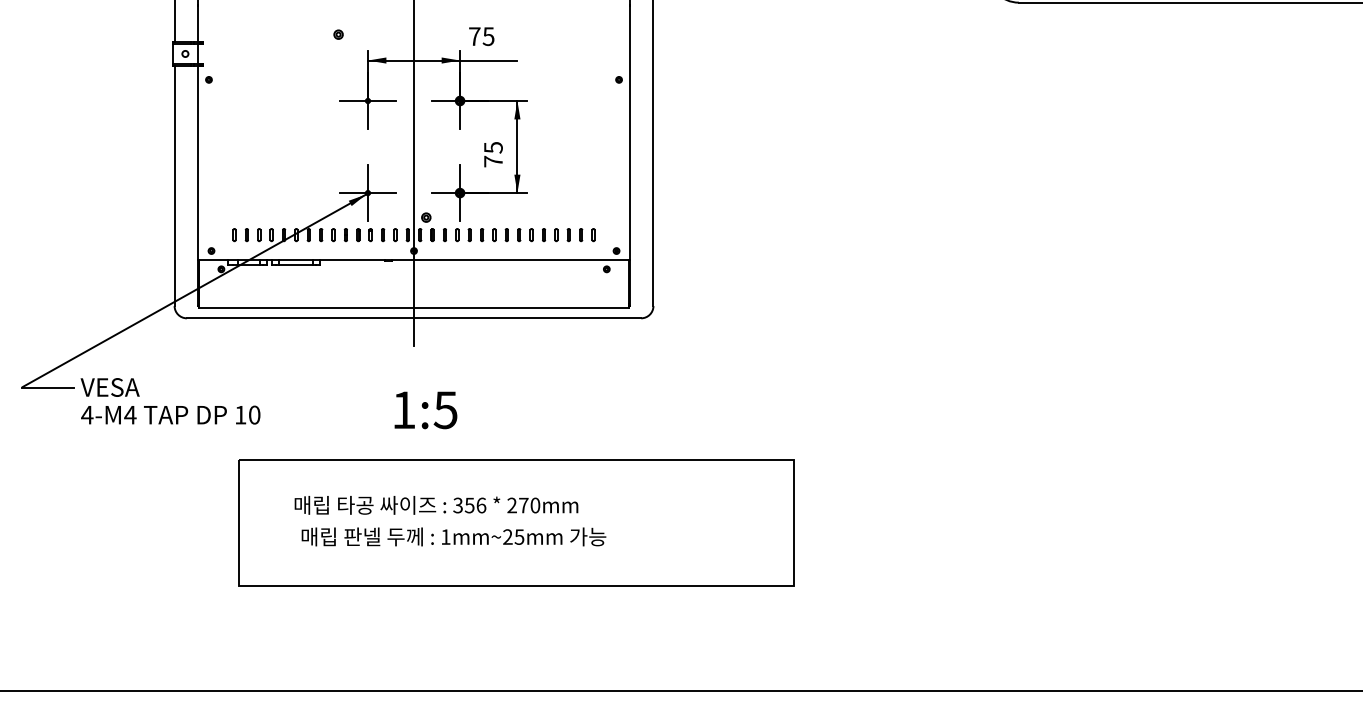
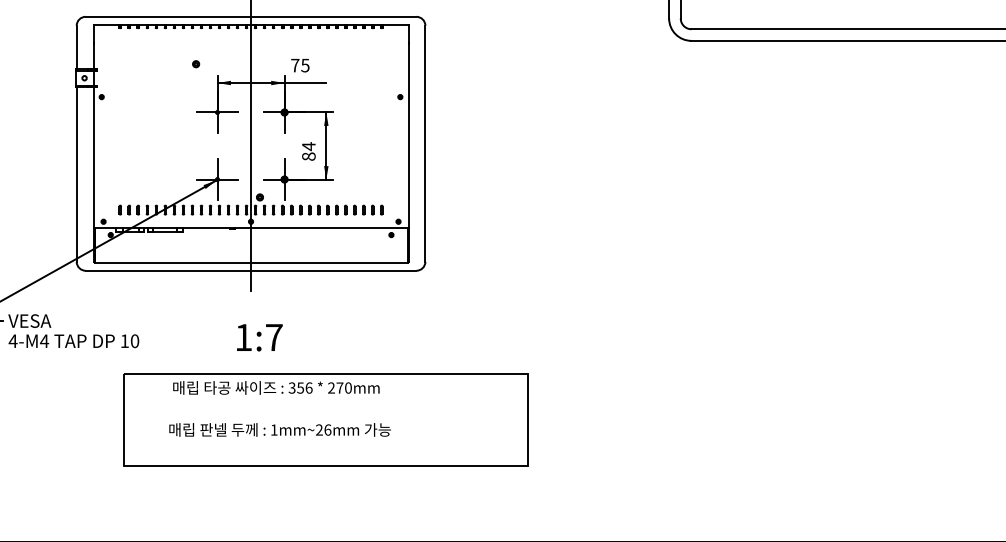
text: (492, 154) -> (308, 151), 75 -> 84
text: (444, 409) -> (273, 337), 1:5 -> 1:7
text: (436, 504) -> (276, 387), moved
text: (519, 536) -> (327, 429), 1mm~25mm -> 1mm~26mm

